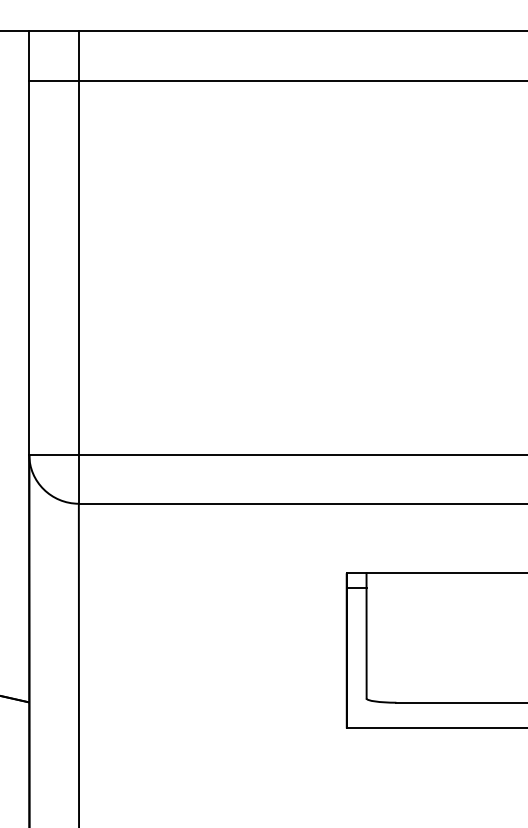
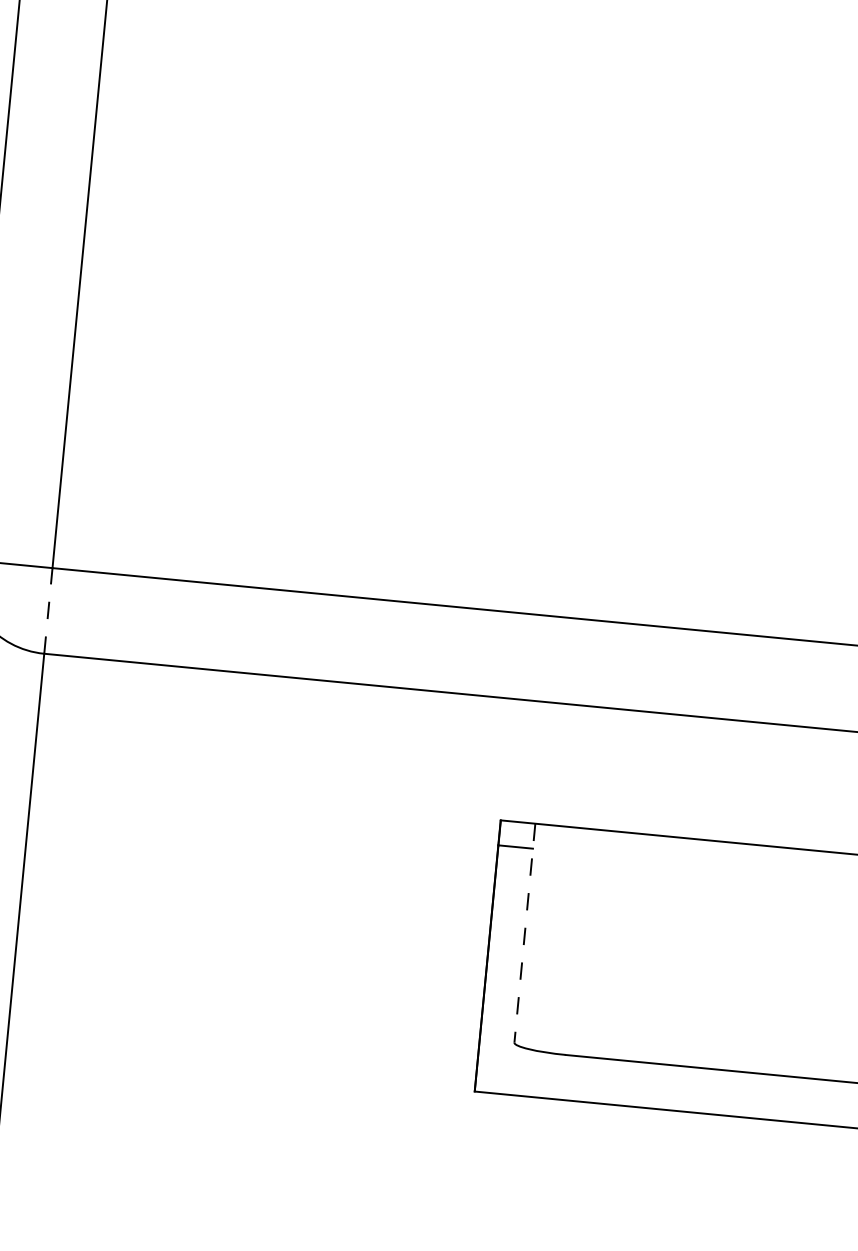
line: (78, 479) -> (47, 611), solid -> dashed
line: (366, 635) -> (524, 932), solid -> dashed

